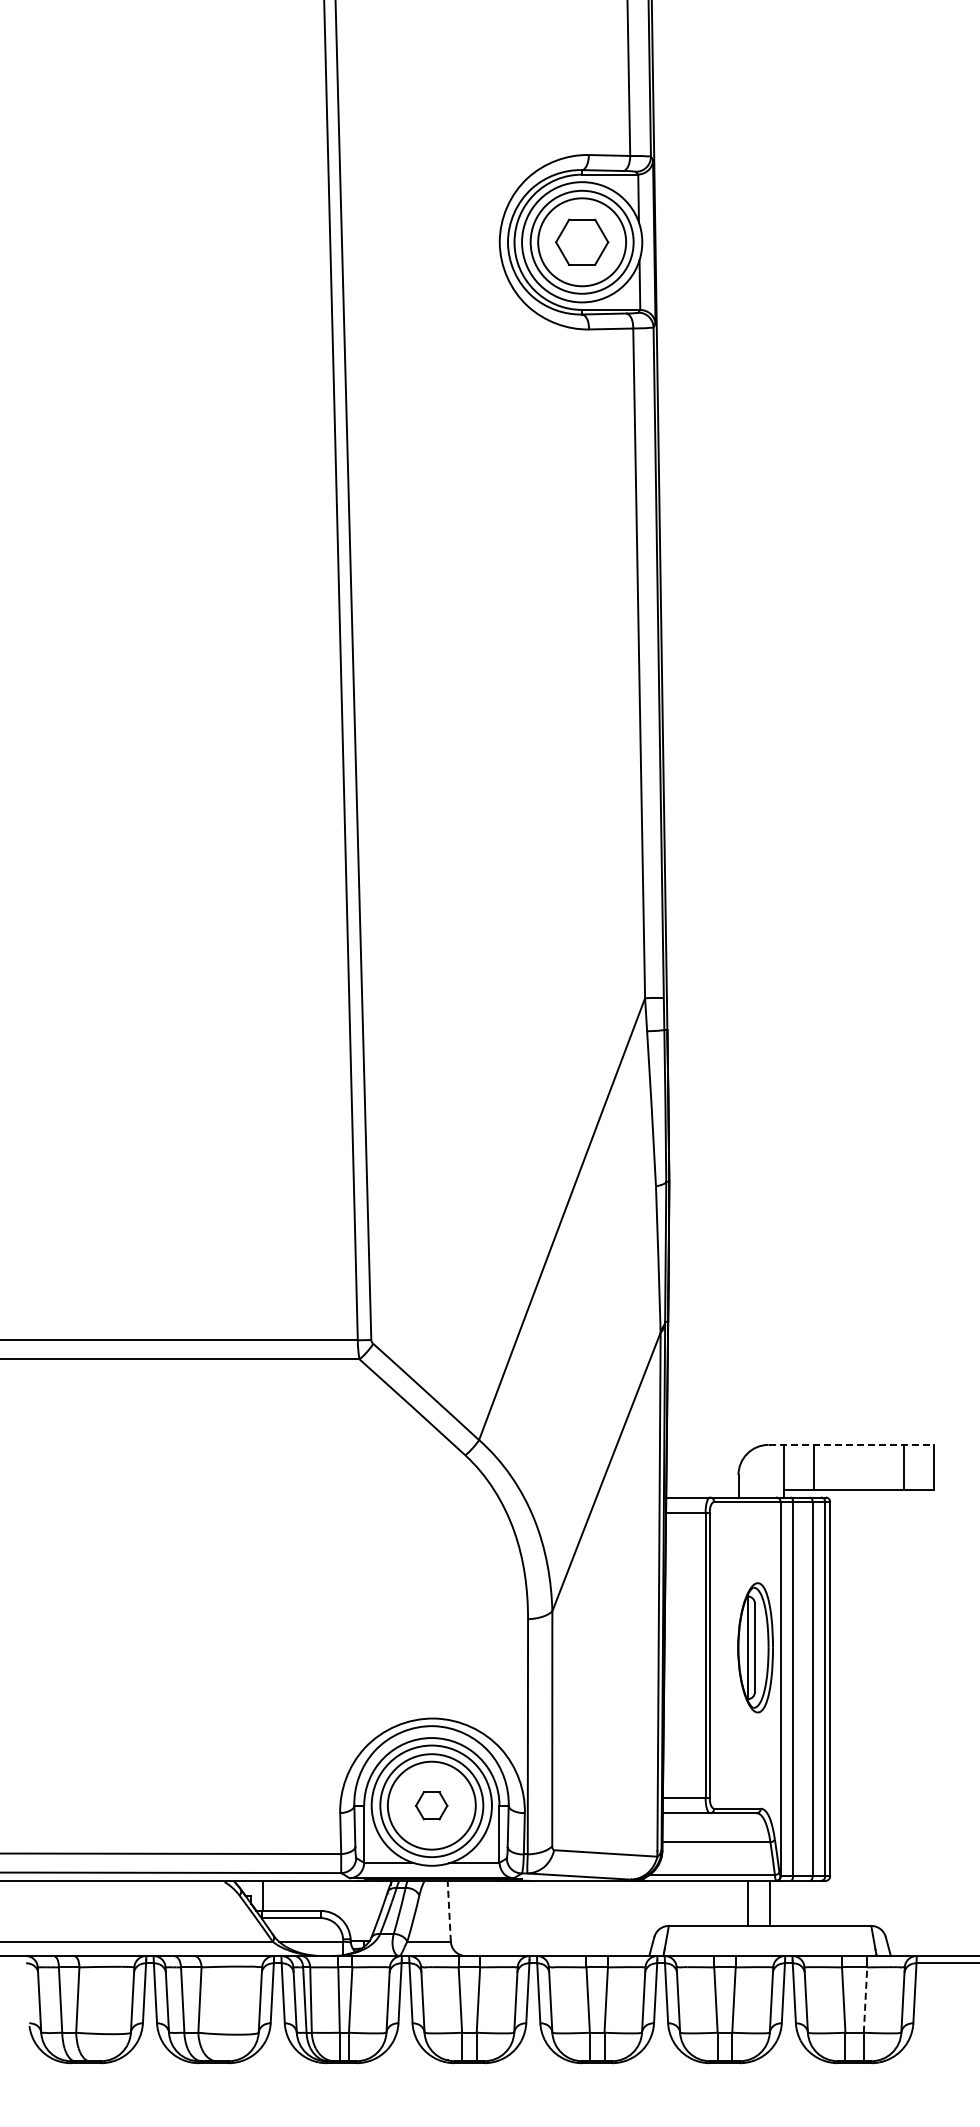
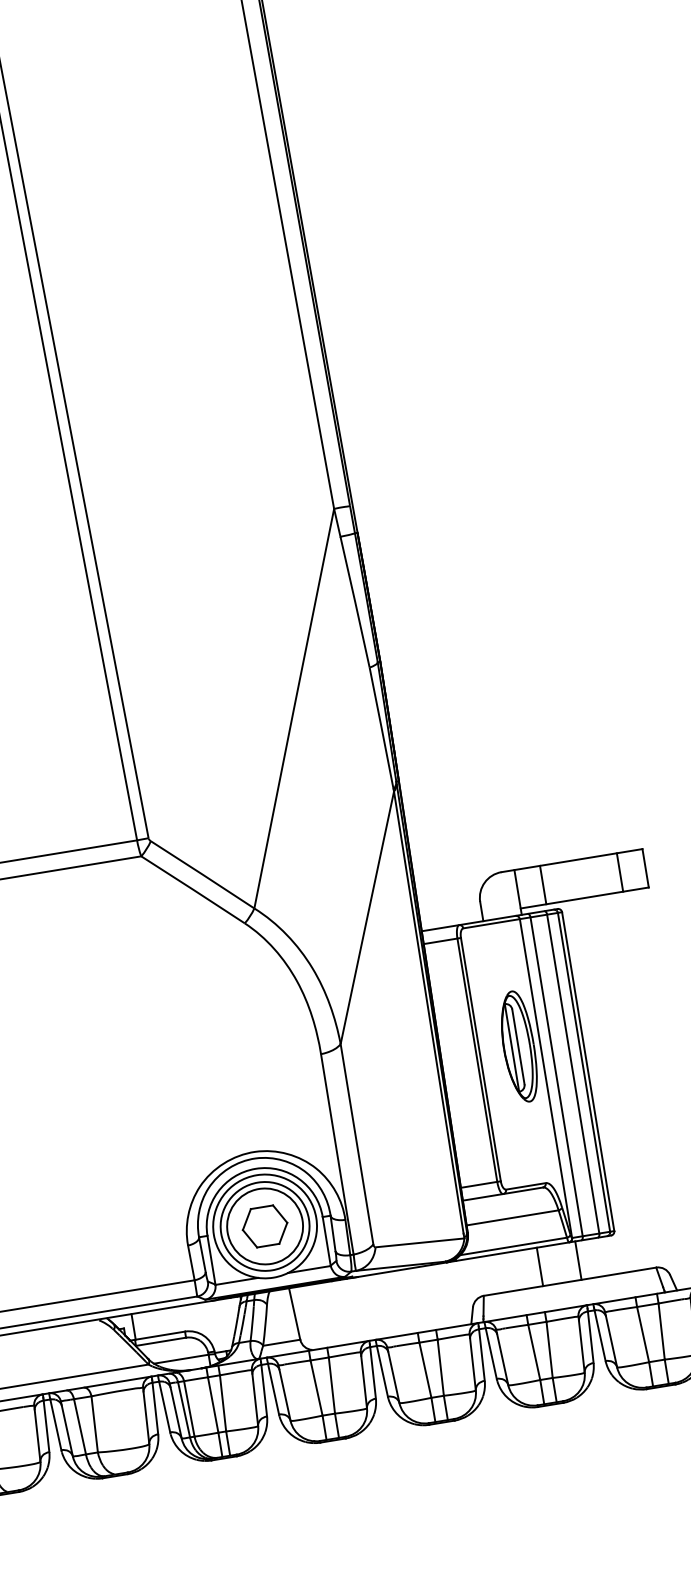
line: (851, 1444) -> (572, 860), dashed -> solid
part: (431, 1805) -> (264, 1226), size x1.67
line: (747, 1902) -> (578, 1259), moved
line: (769, 1902) -> (539, 1266), moved
line: (449, 1910) -> (294, 1313), dashed -> solid
line: (865, 2000) -> (661, 1331), dashed -> solid

